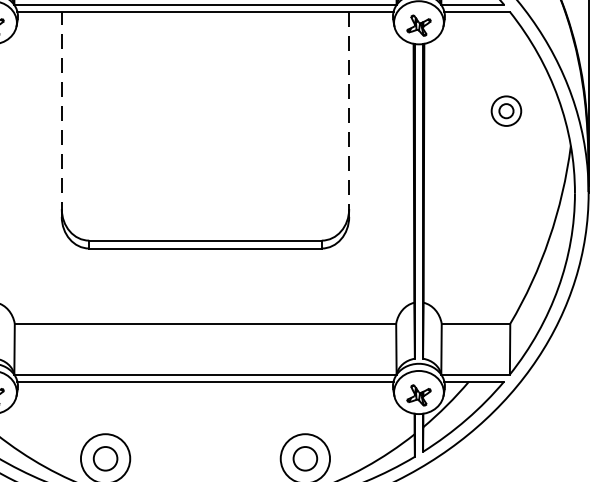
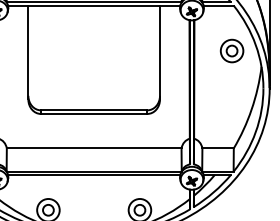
part: (505, 110) -> (231, 50), size x1.67
line: (62, 114) -> (28, 52), dashed -> solid
line: (350, 114) -> (160, 52), dashed -> solid

